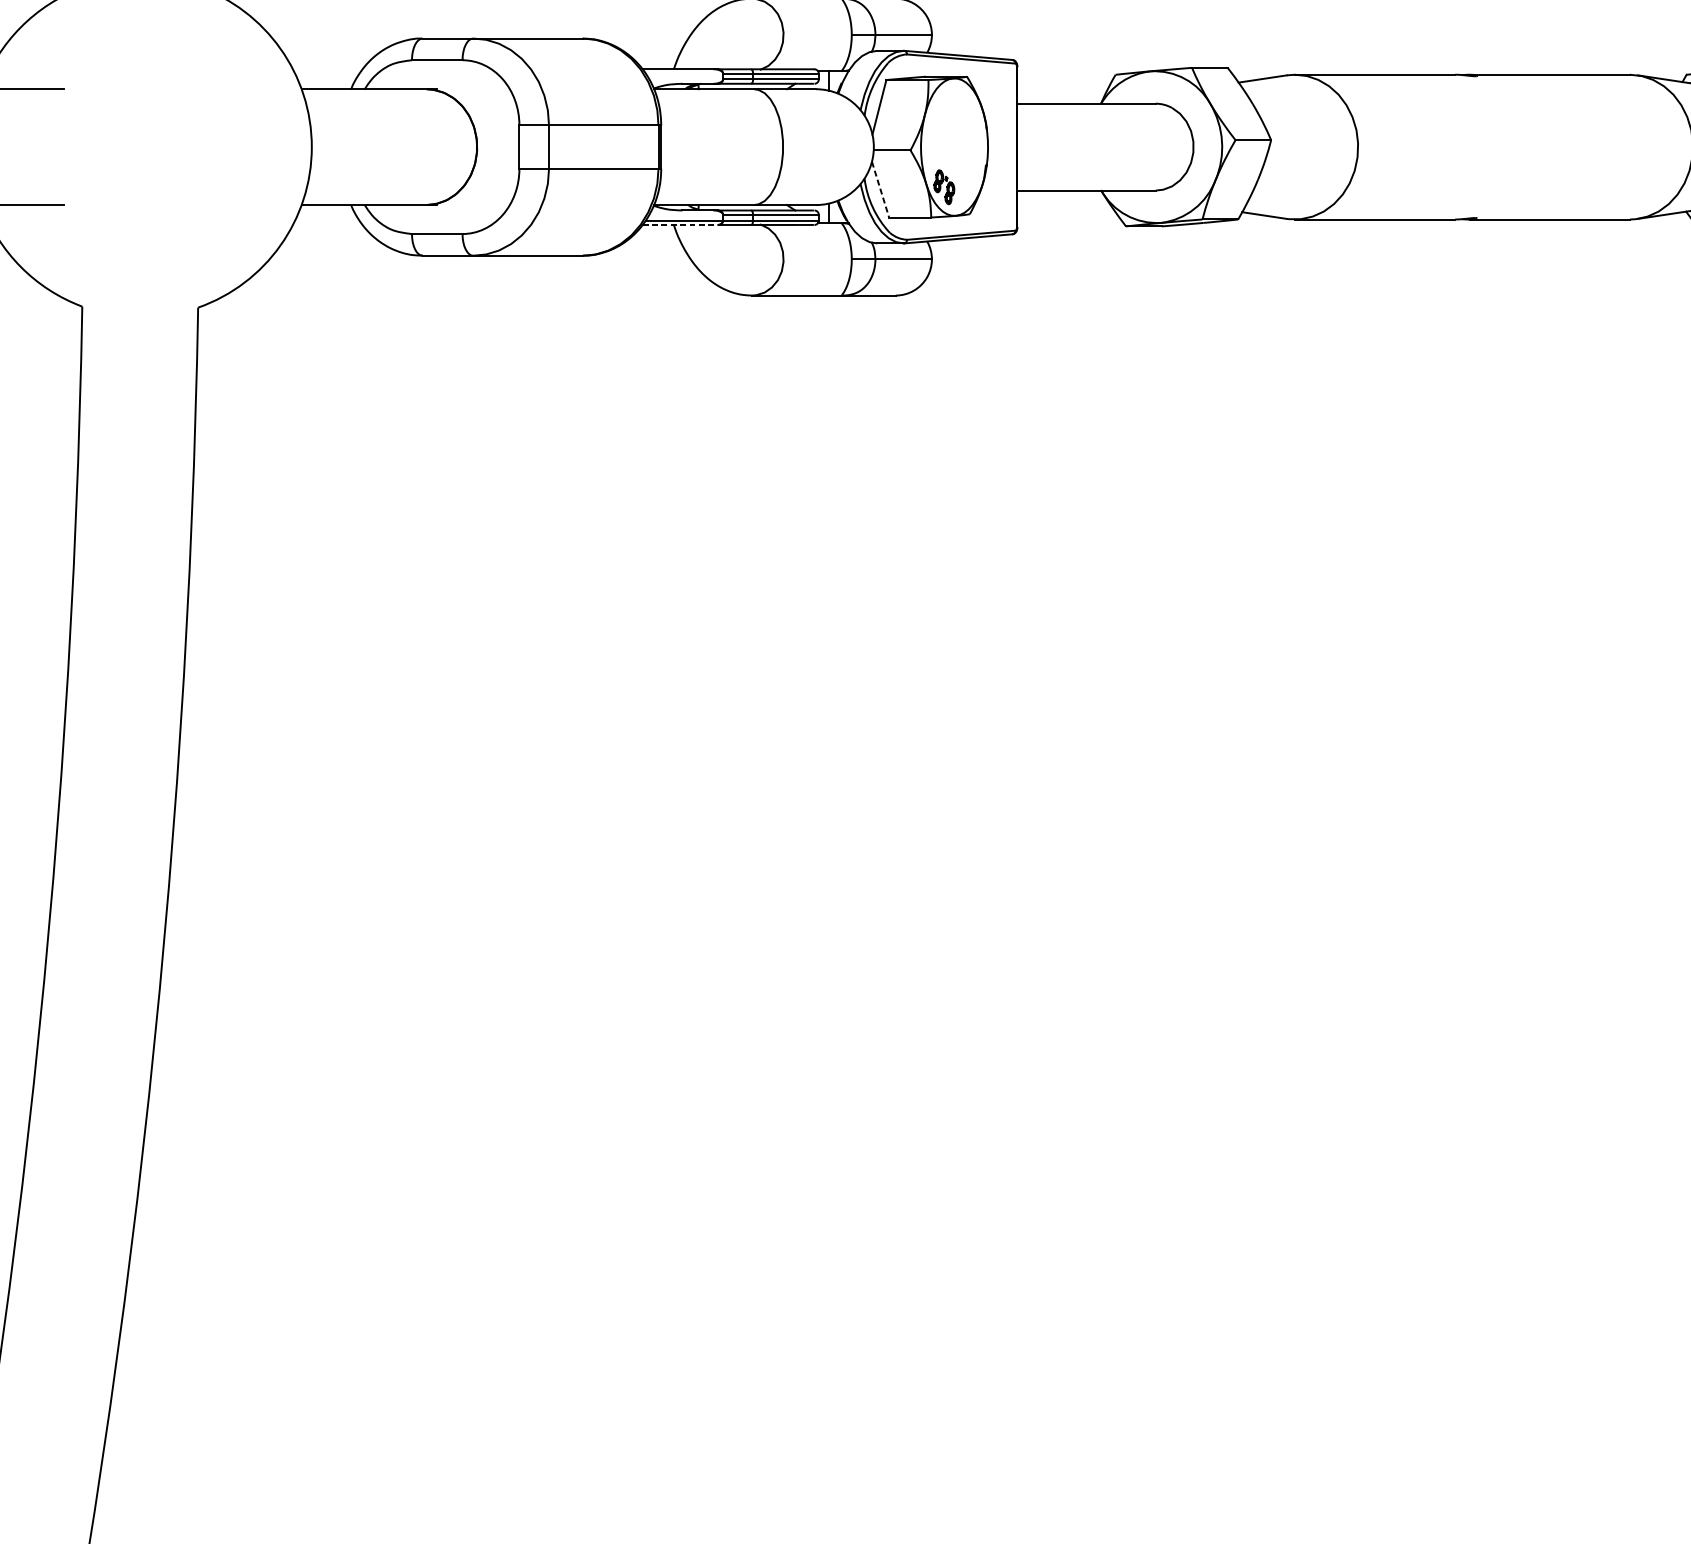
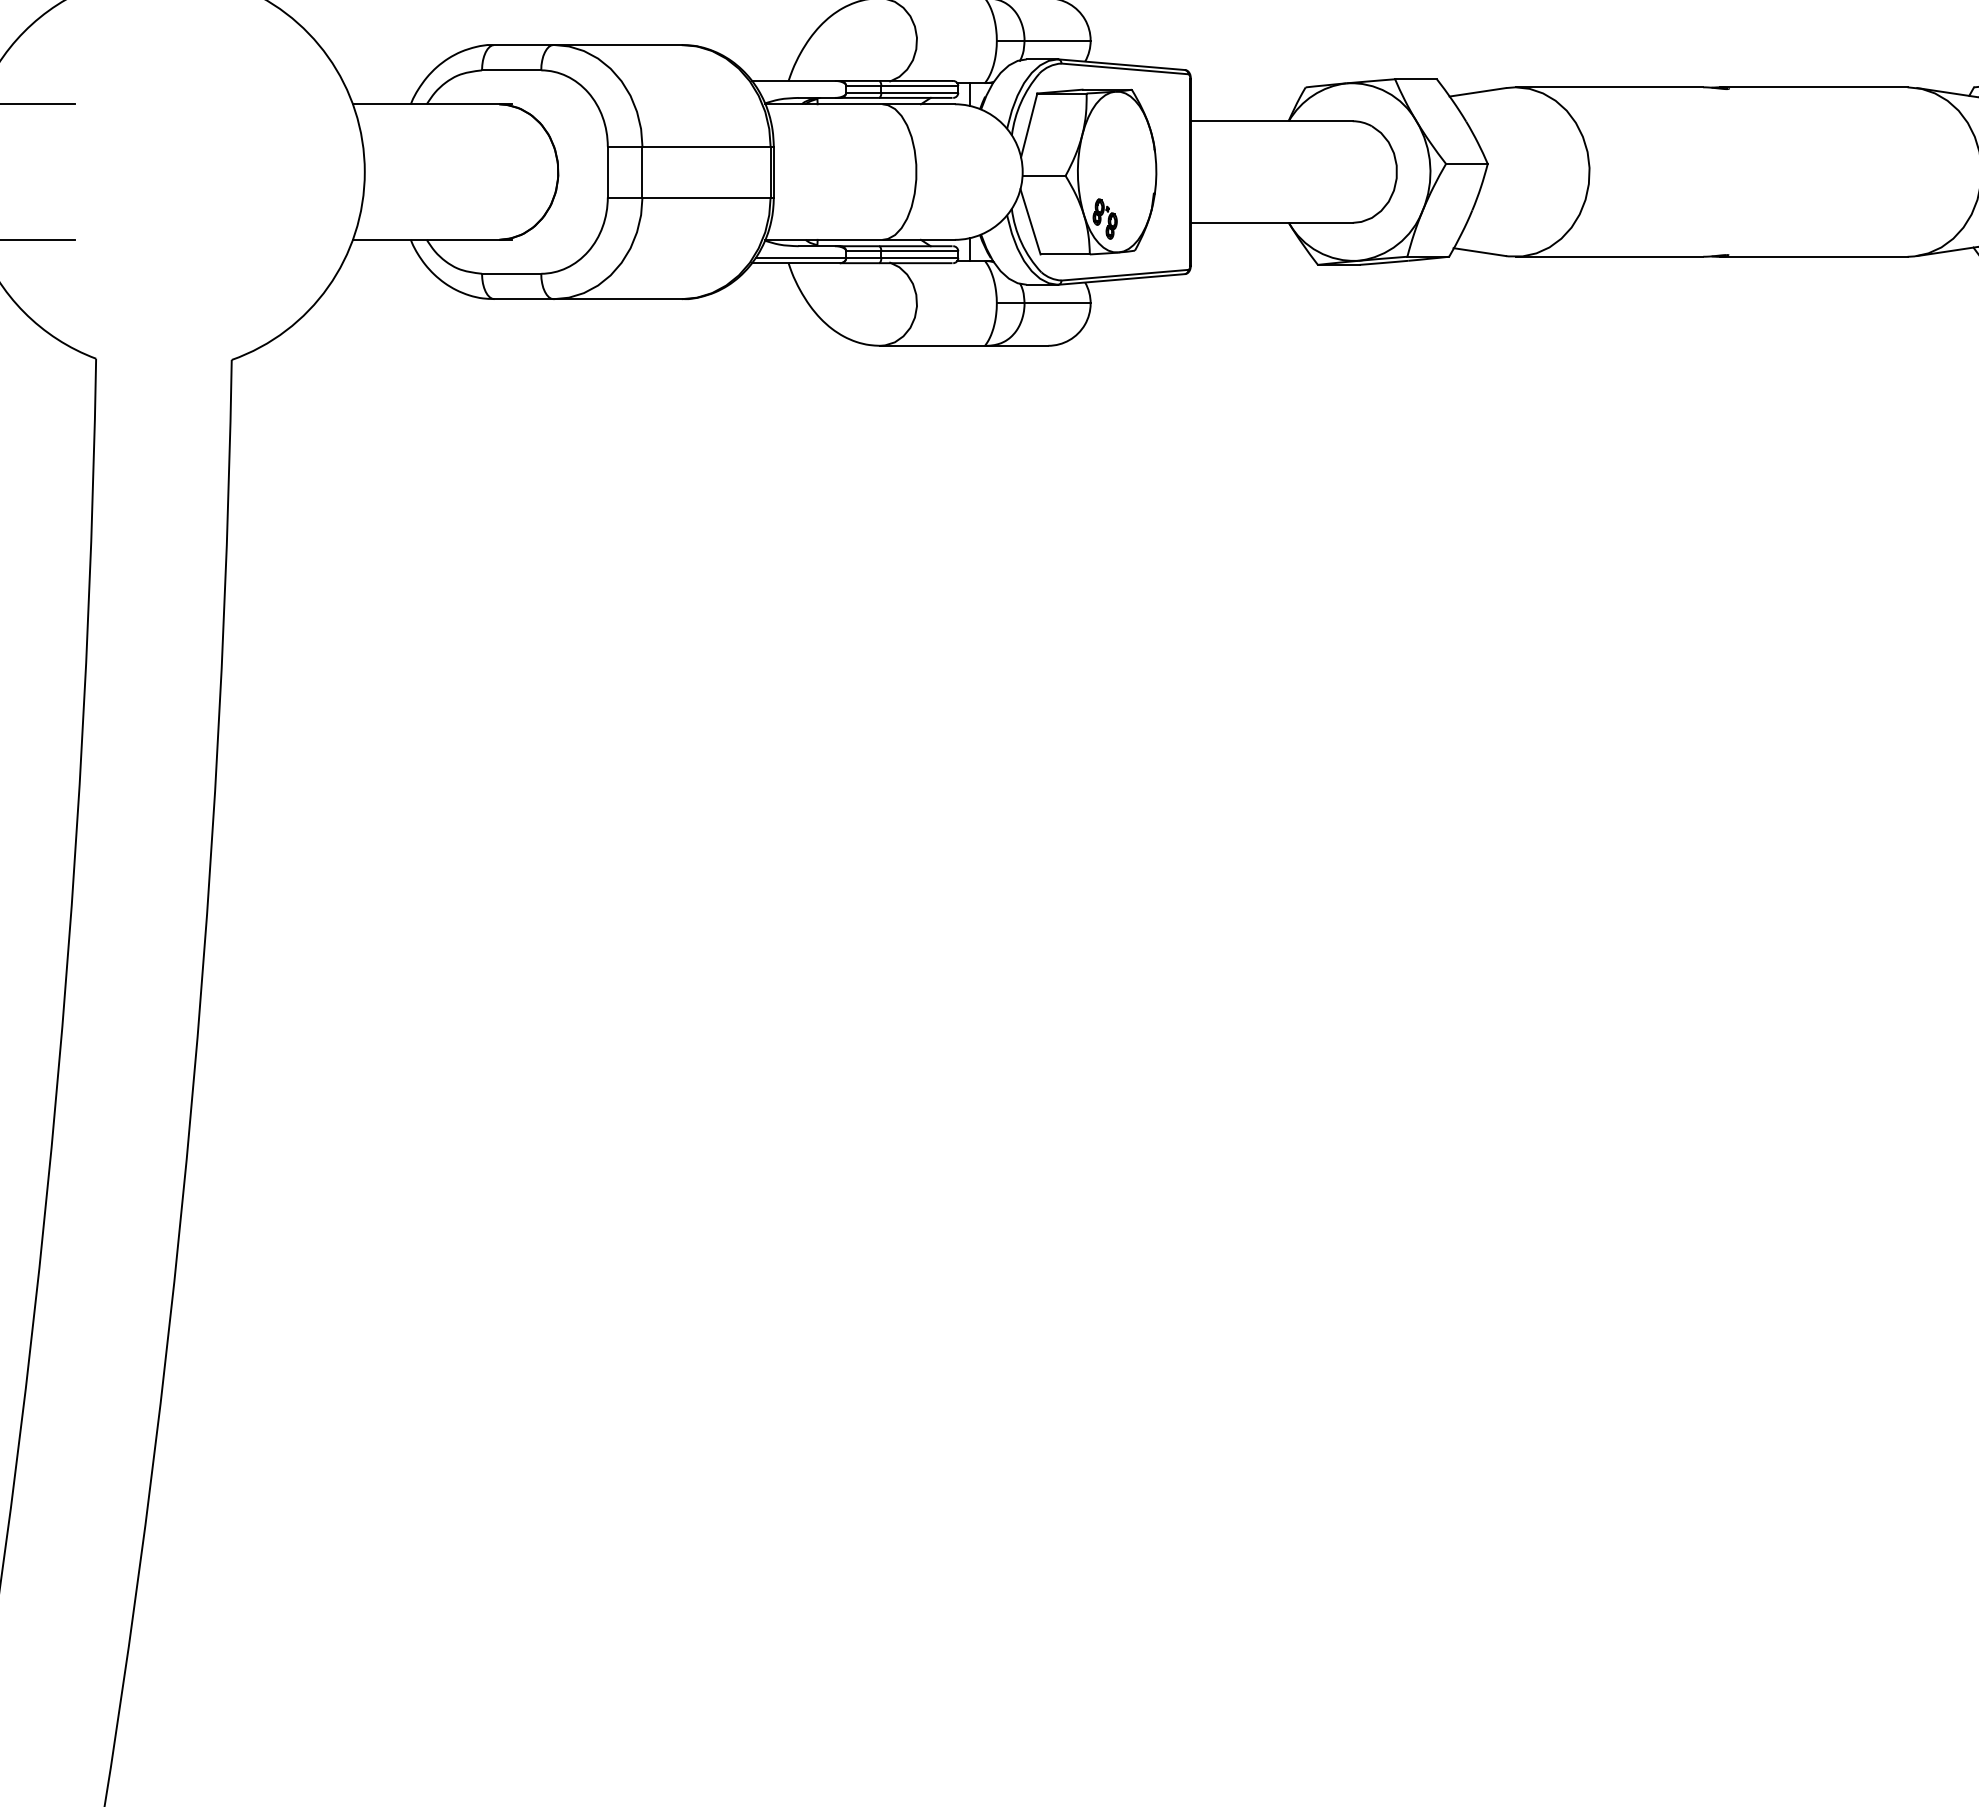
line: (880, 190) -> (1030, 222), dashed -> solid
line: (680, 225) -> (796, 263), dashed -> solid

